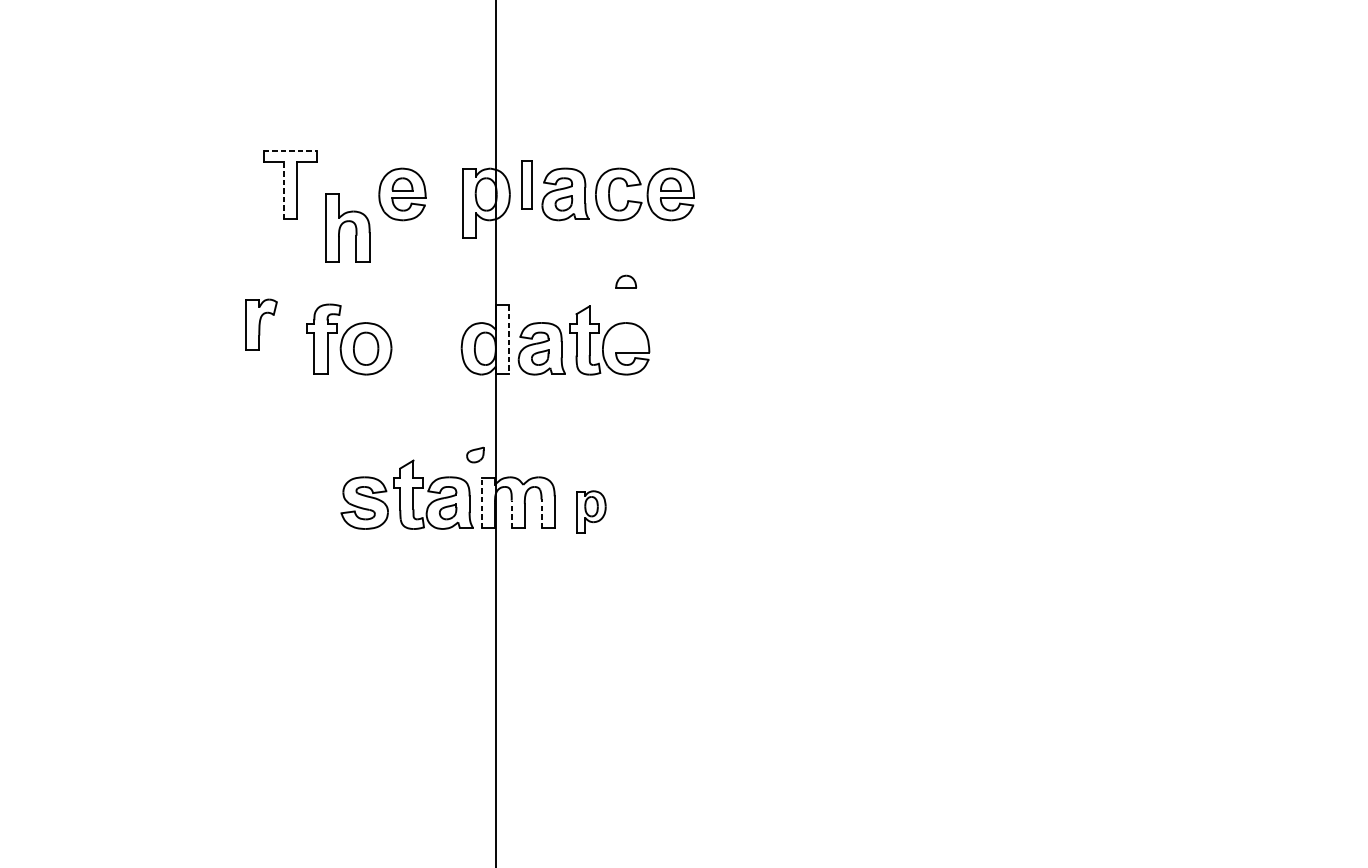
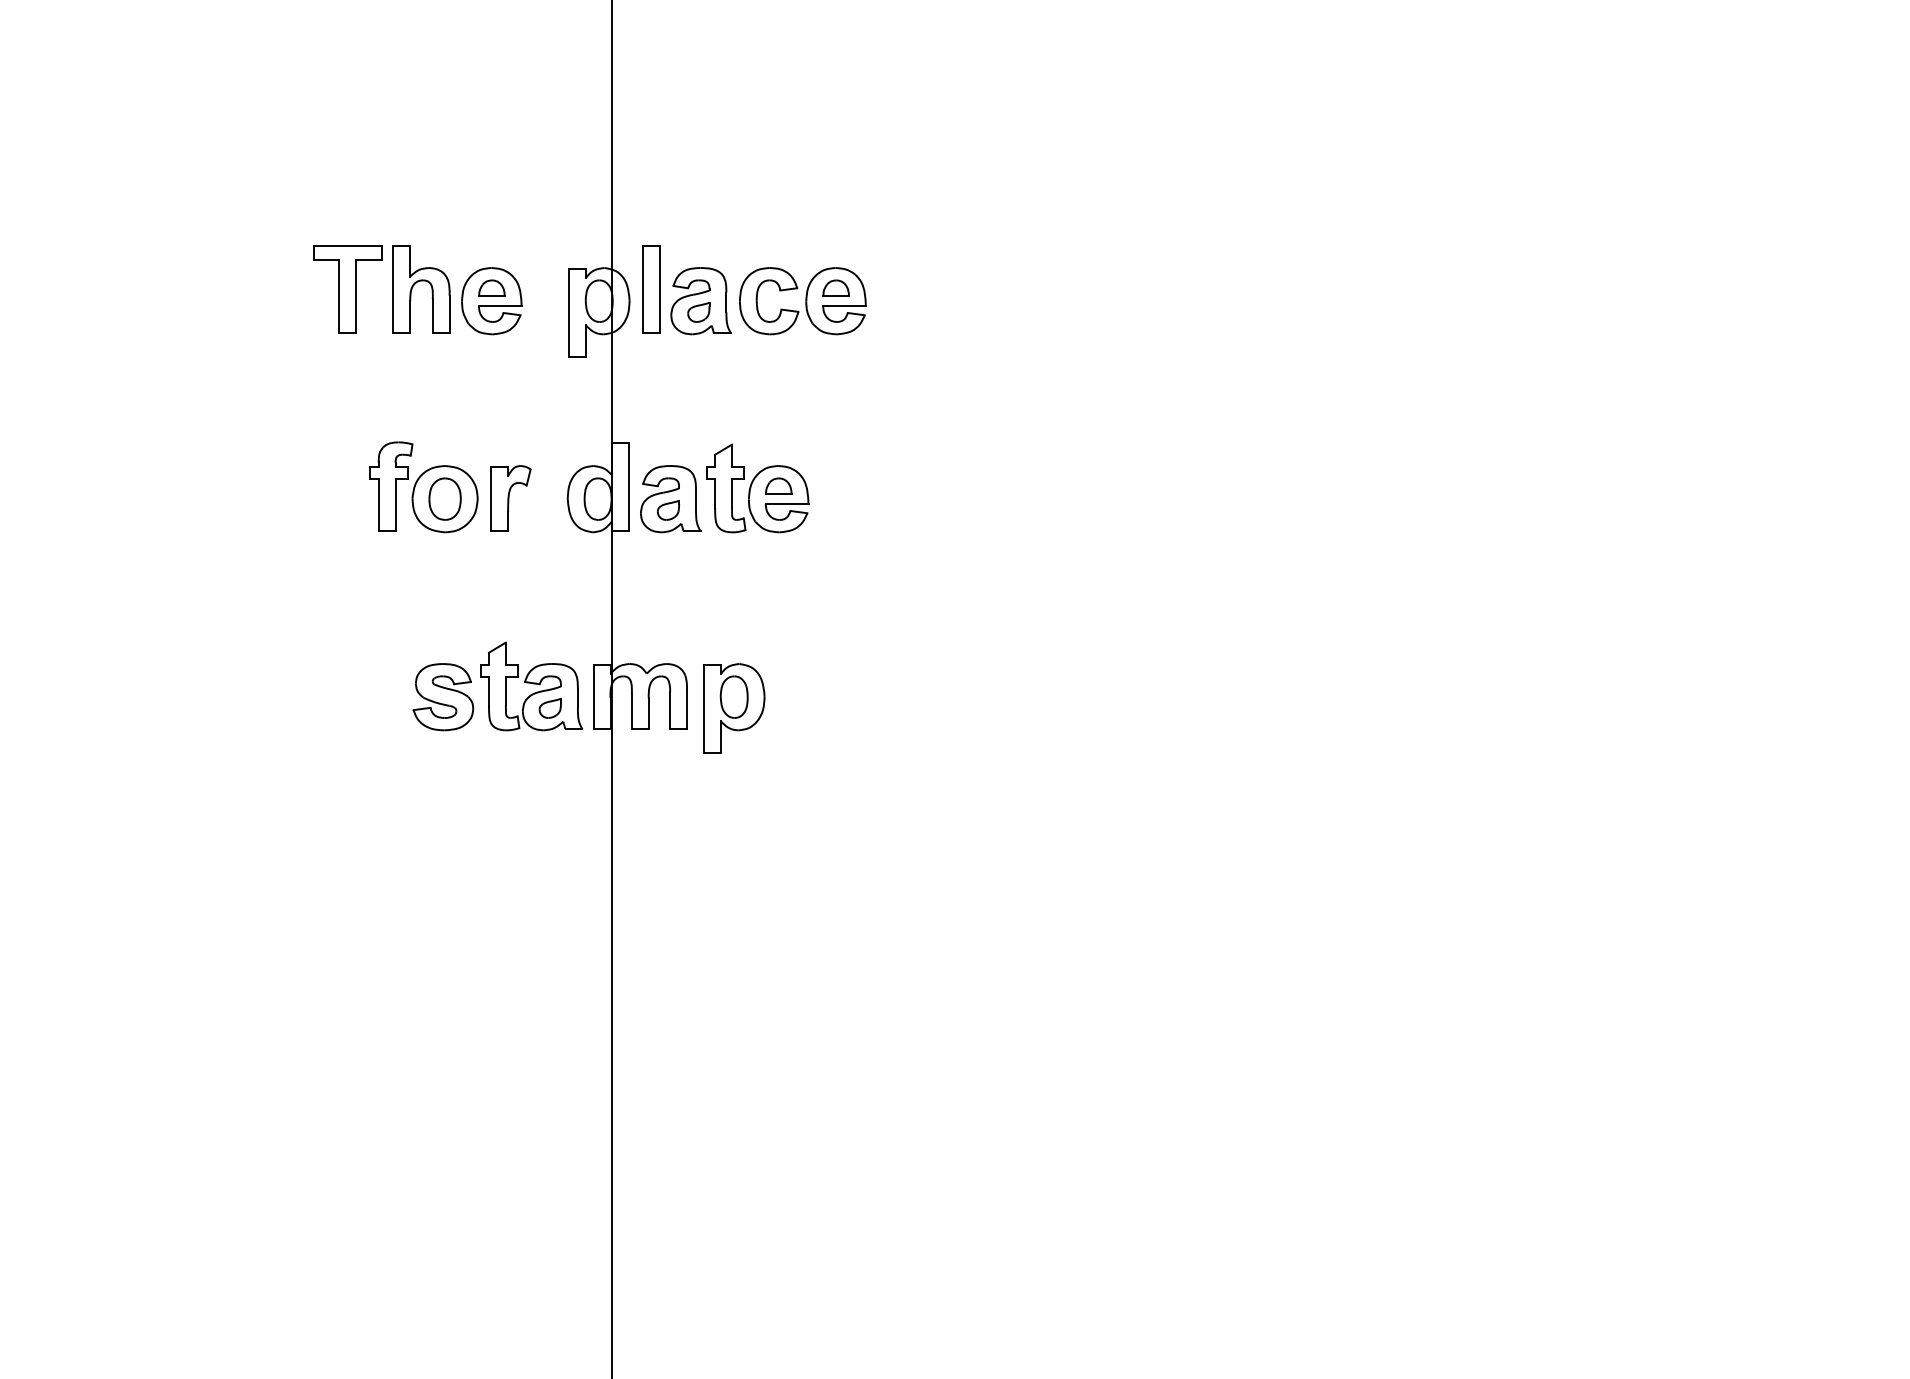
line: (290, 151) -> (348, 245), dashed -> solid
part: (526, 185) -> (651, 289), size x1.43
line: (283, 190) -> (339, 296), dashed -> solid
part: (345, 222) -> (418, 282), moved
part: (625, 281) -> (778, 485), moved
part: (261, 324) -> (510, 498), moved
line: (509, 339) -> (628, 487), dashed -> solid
part: (474, 455) -> (584, 635), removed
line: (481, 502) -> (593, 696), dashed -> solid
part: (591, 511) -> (734, 708), size x1.67
line: (541, 513) -> (670, 710), dashed -> solid
line: (511, 514) -> (631, 711), dashed -> solid

